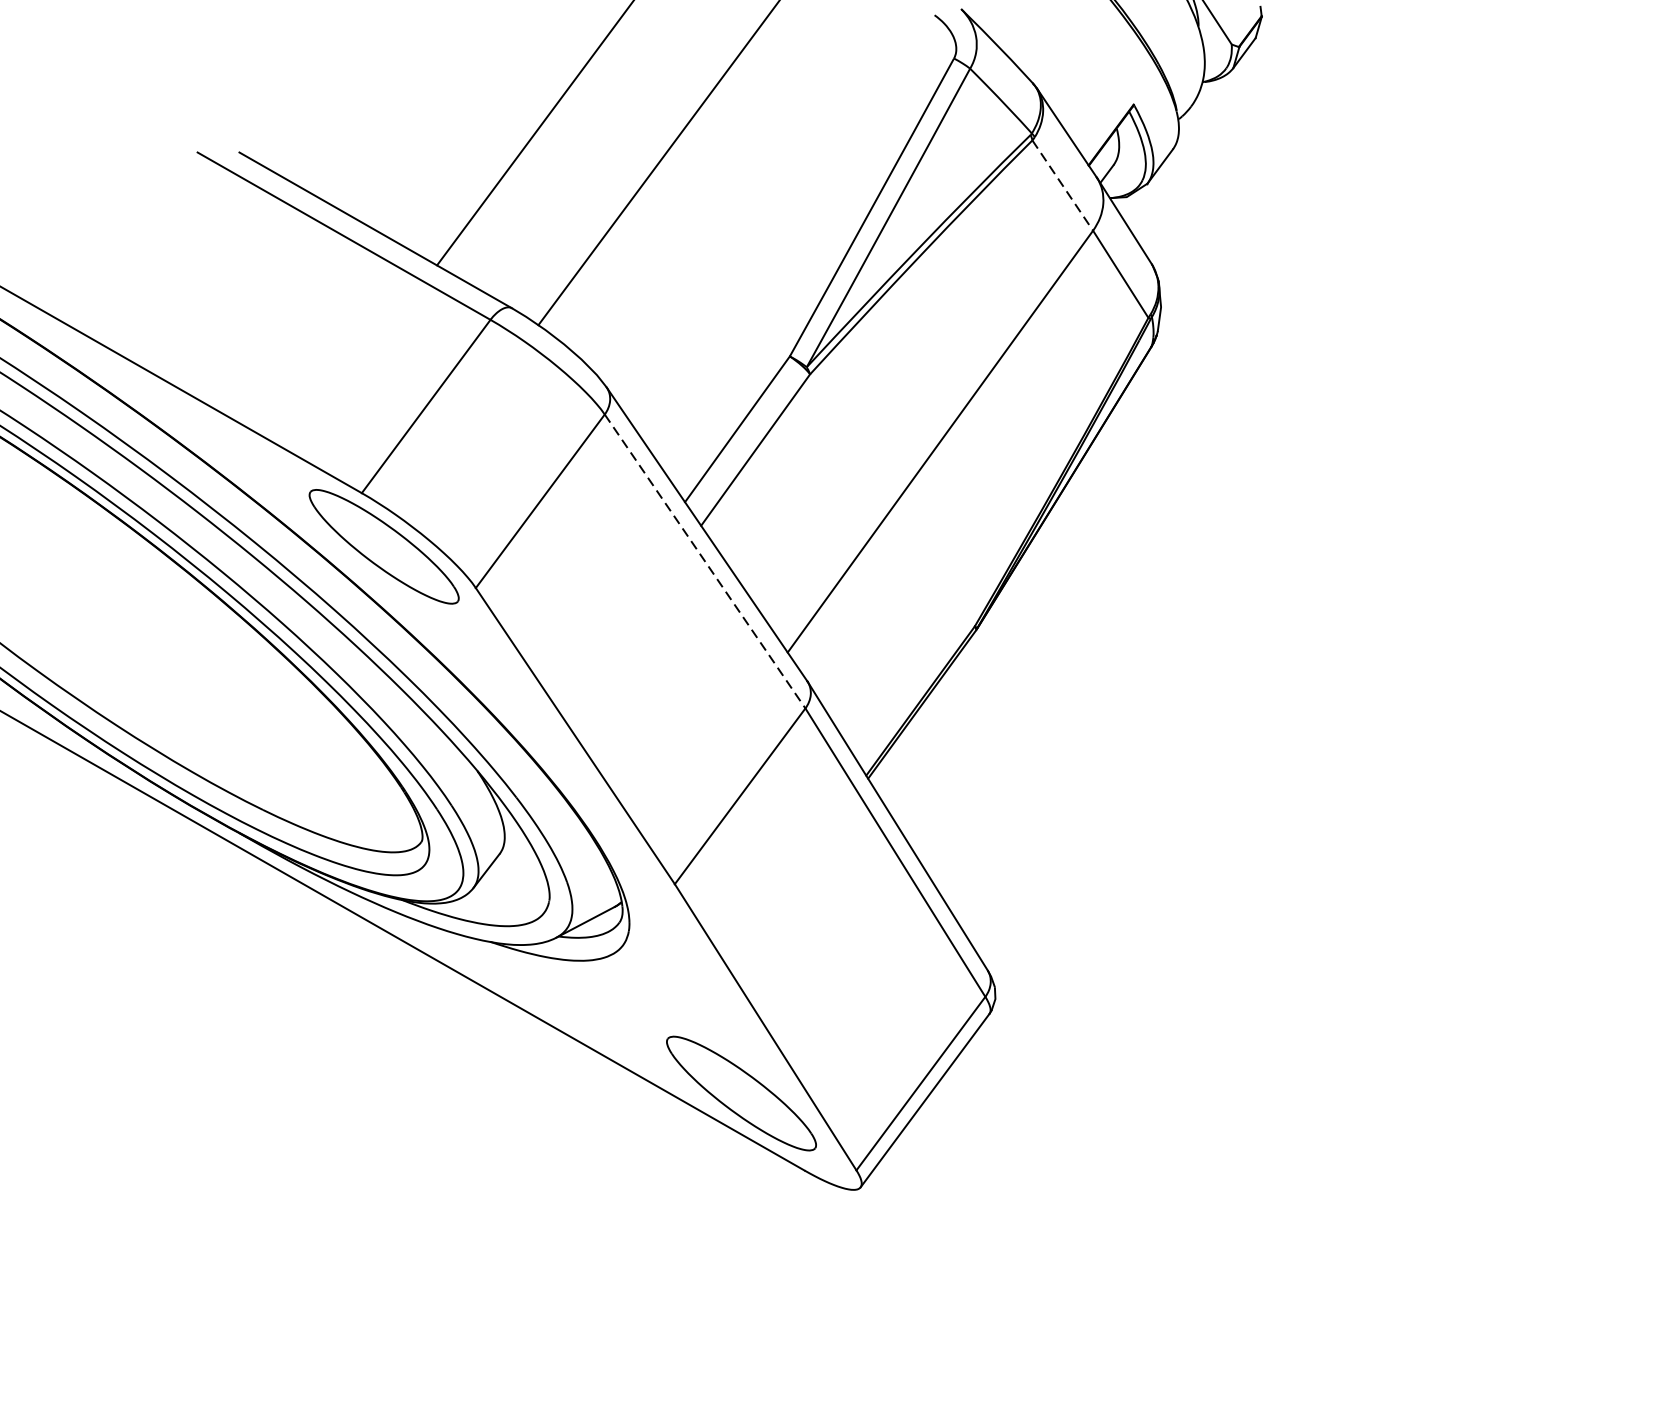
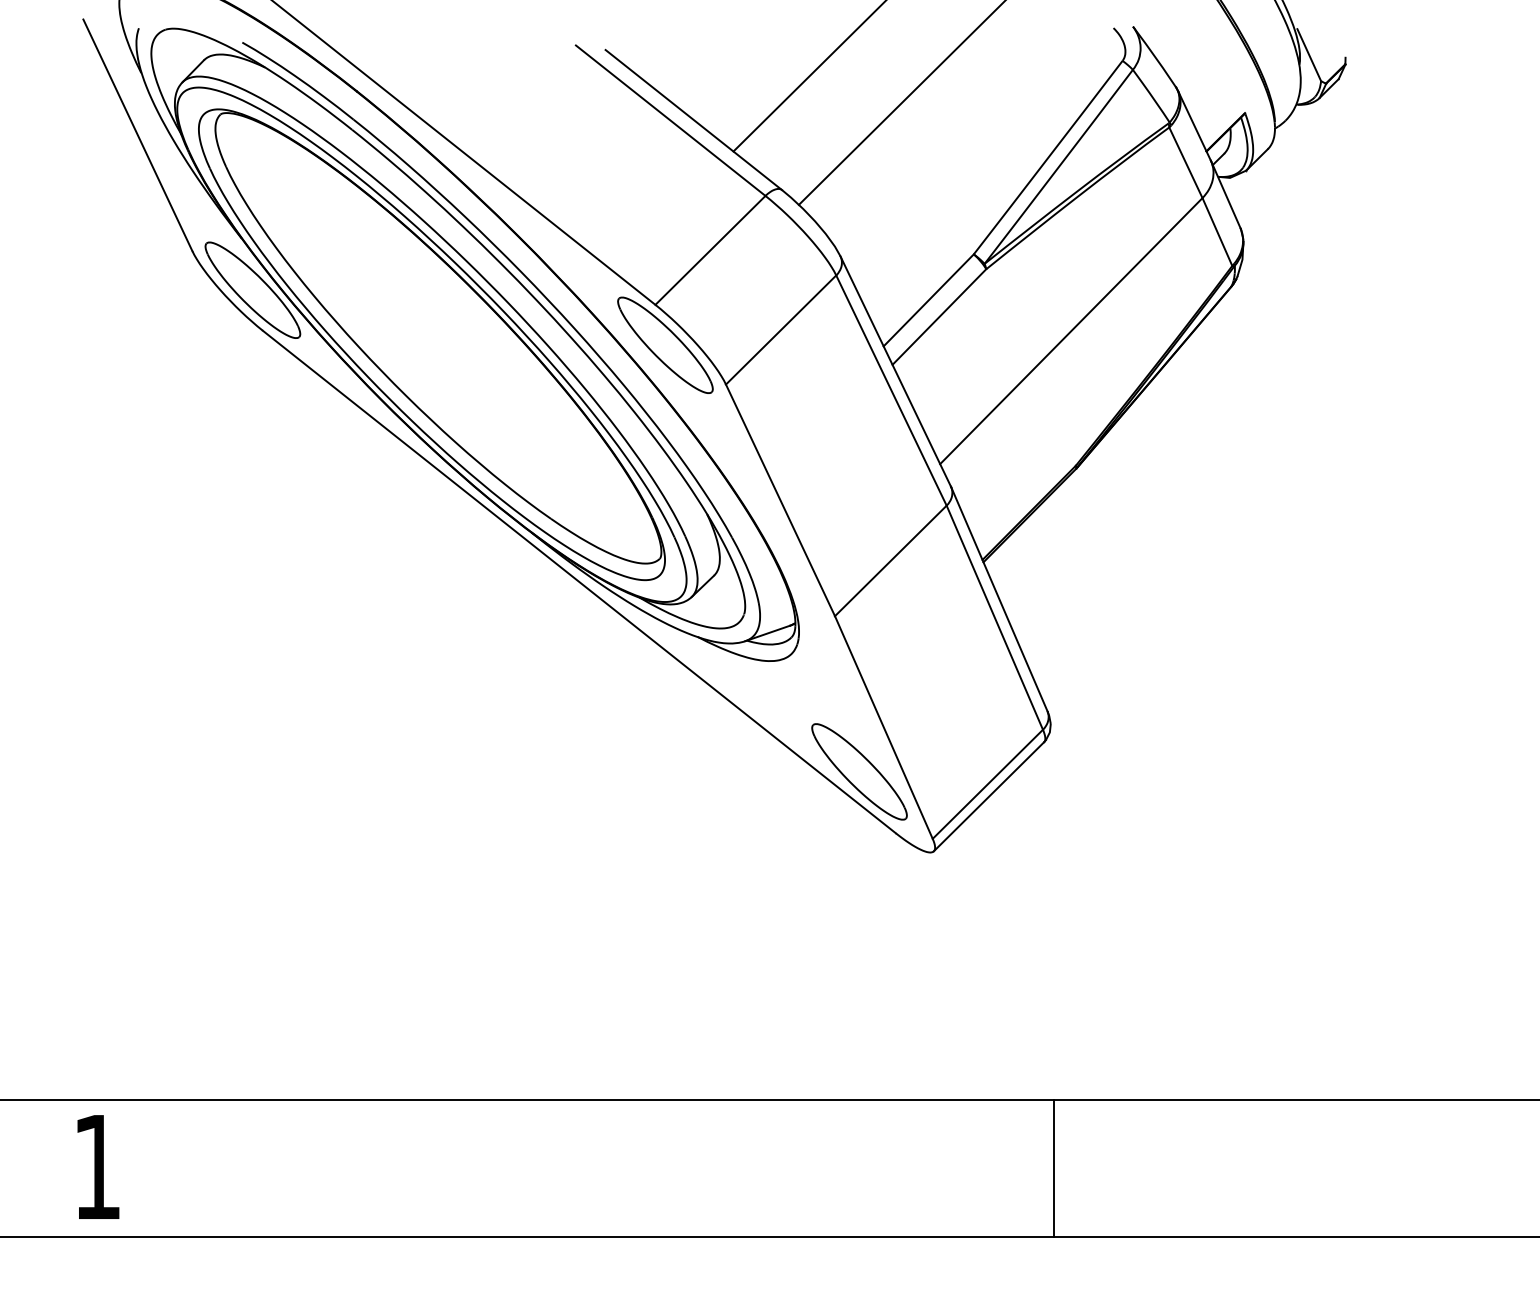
line: (1063, 186) -> (1186, 163), dashed -> solid
line: (705, 561) -> (891, 390), dashed -> solid

